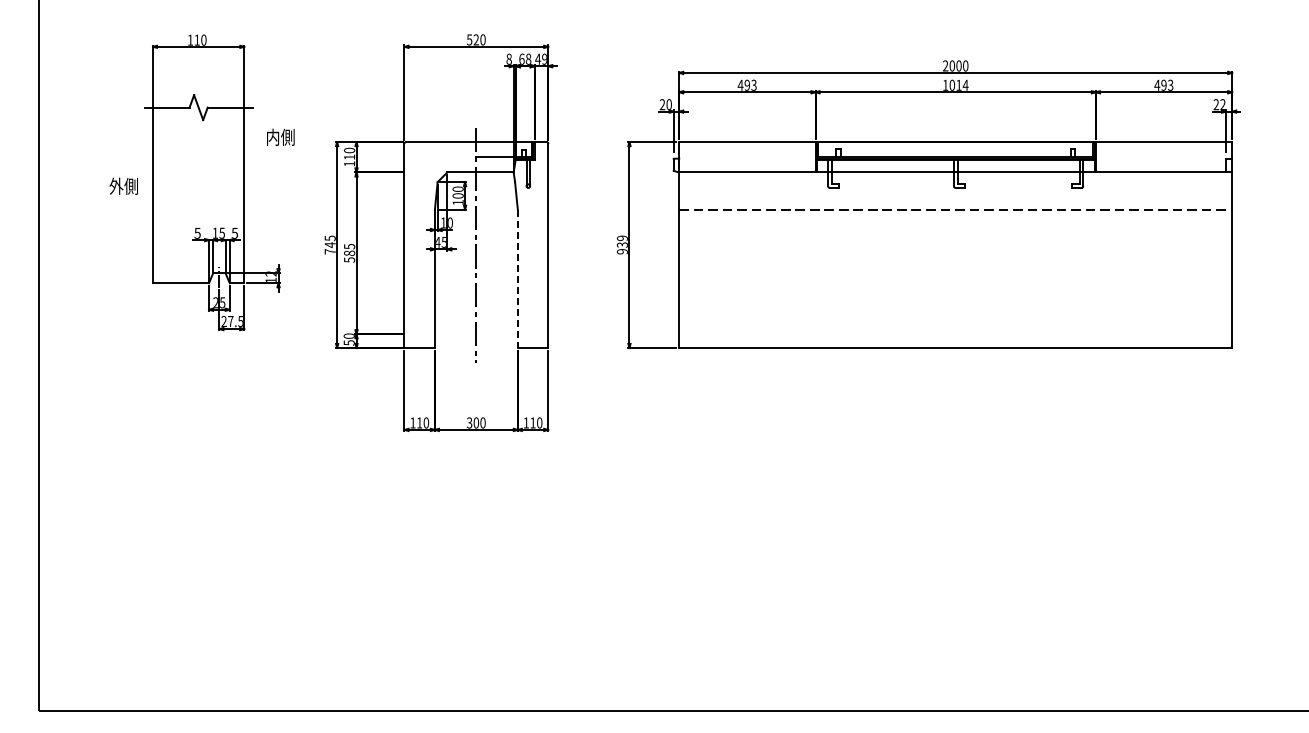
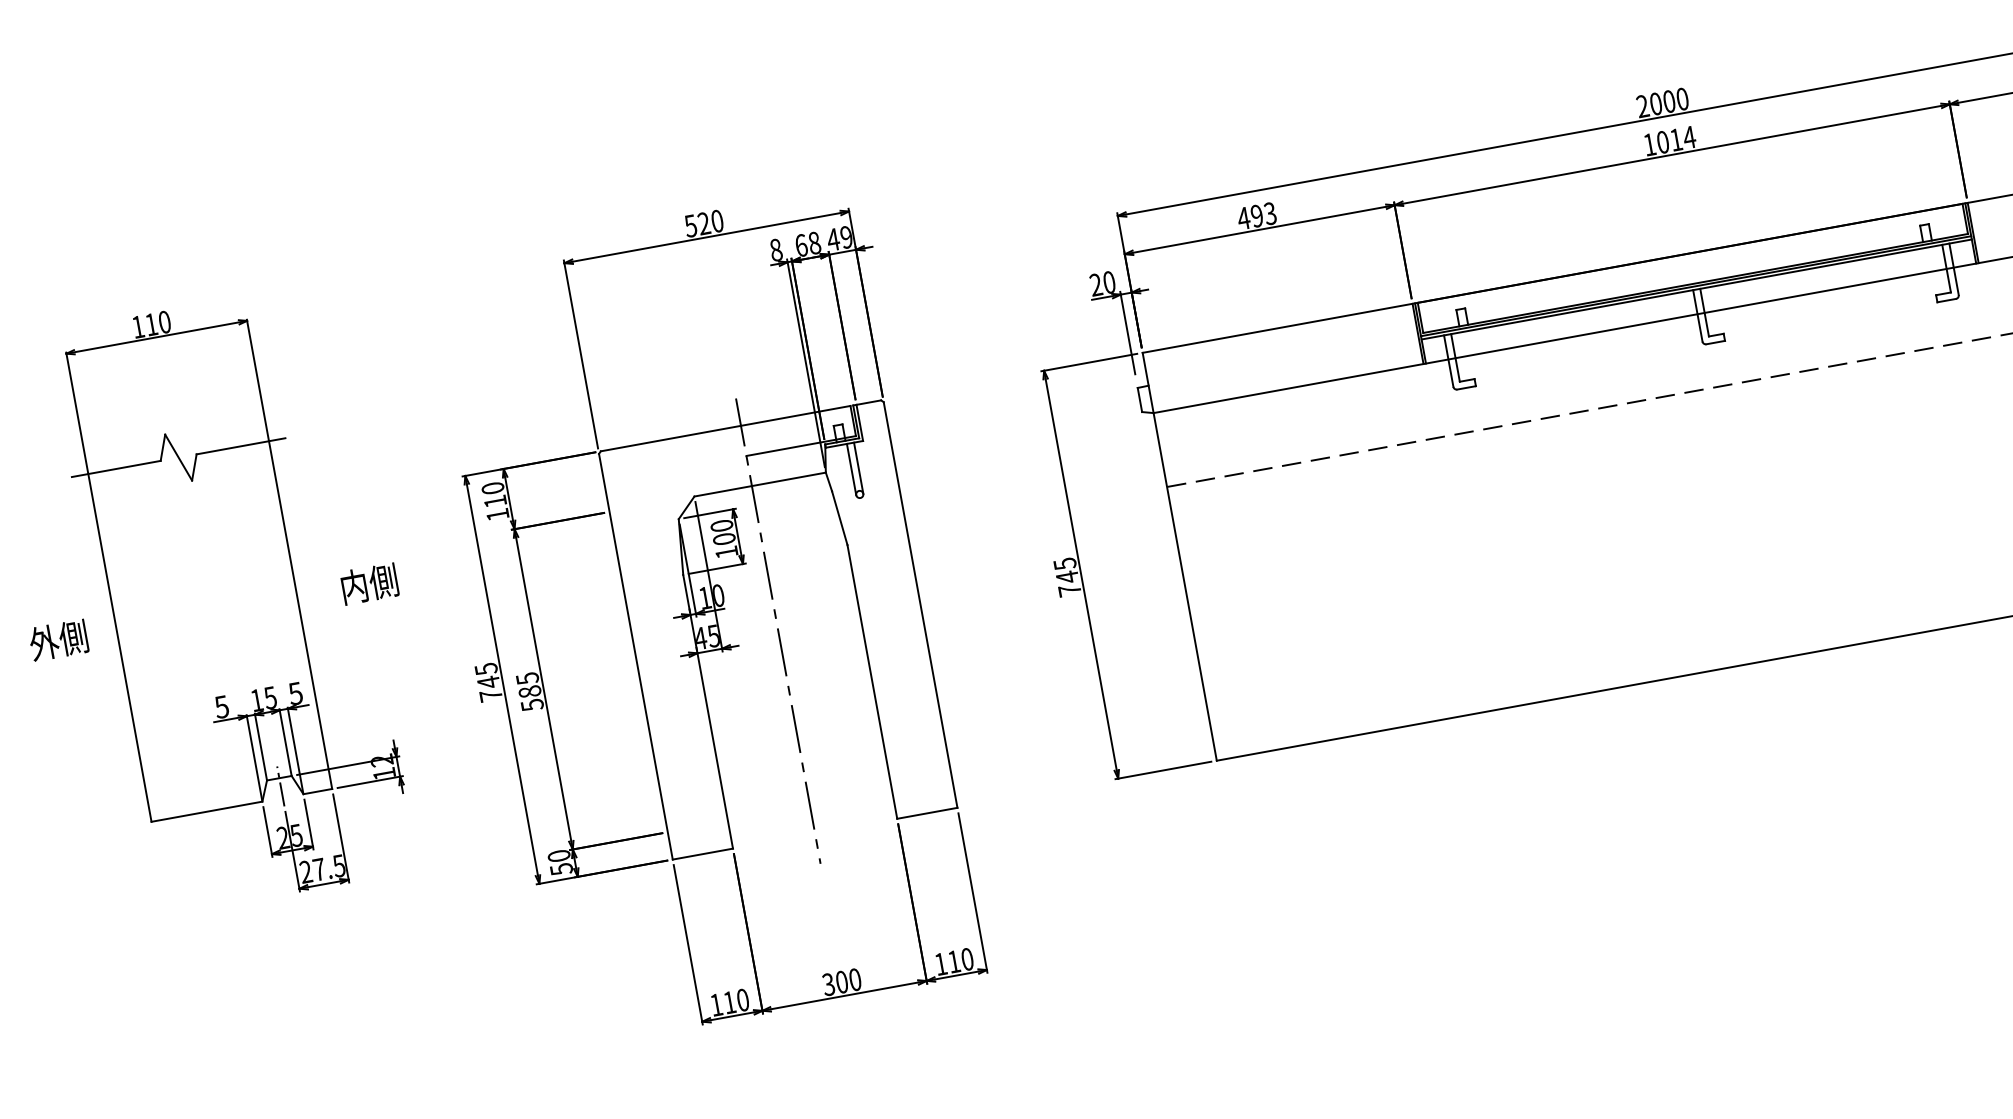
text: (280, 136) -> (368, 582), moved
text: (621, 244) -> (1065, 576), 939 -> 745
line: (517, 279) -> (871, 683), dashed -> solid

